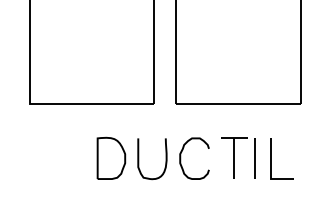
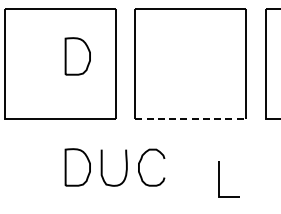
part: (111, 33) -> (77, 56), added
line: (239, 104) -> (191, 119), solid -> dashed
part: (238, 158) -> (190, 167), removed
line: (270, 159) -> (219, 179), moved

